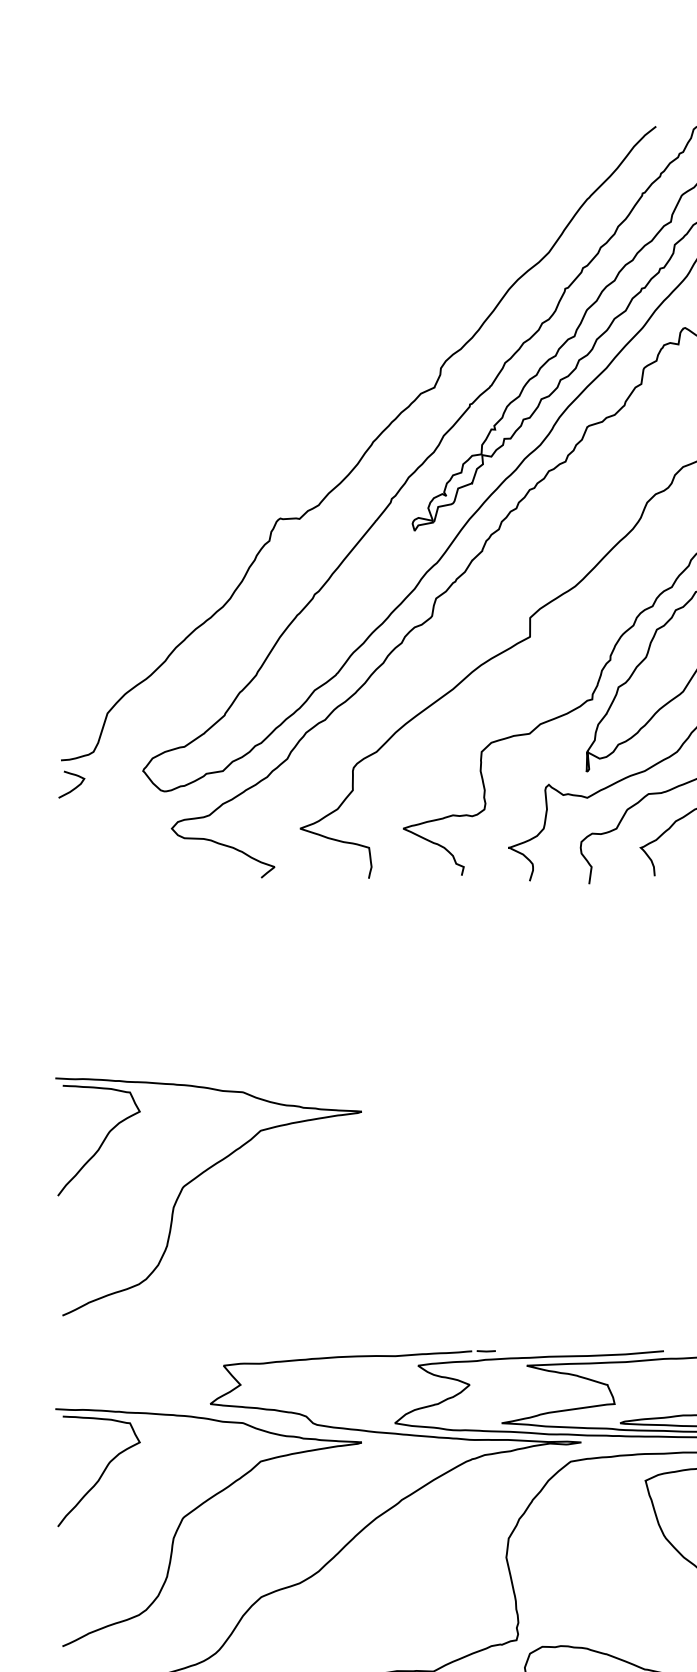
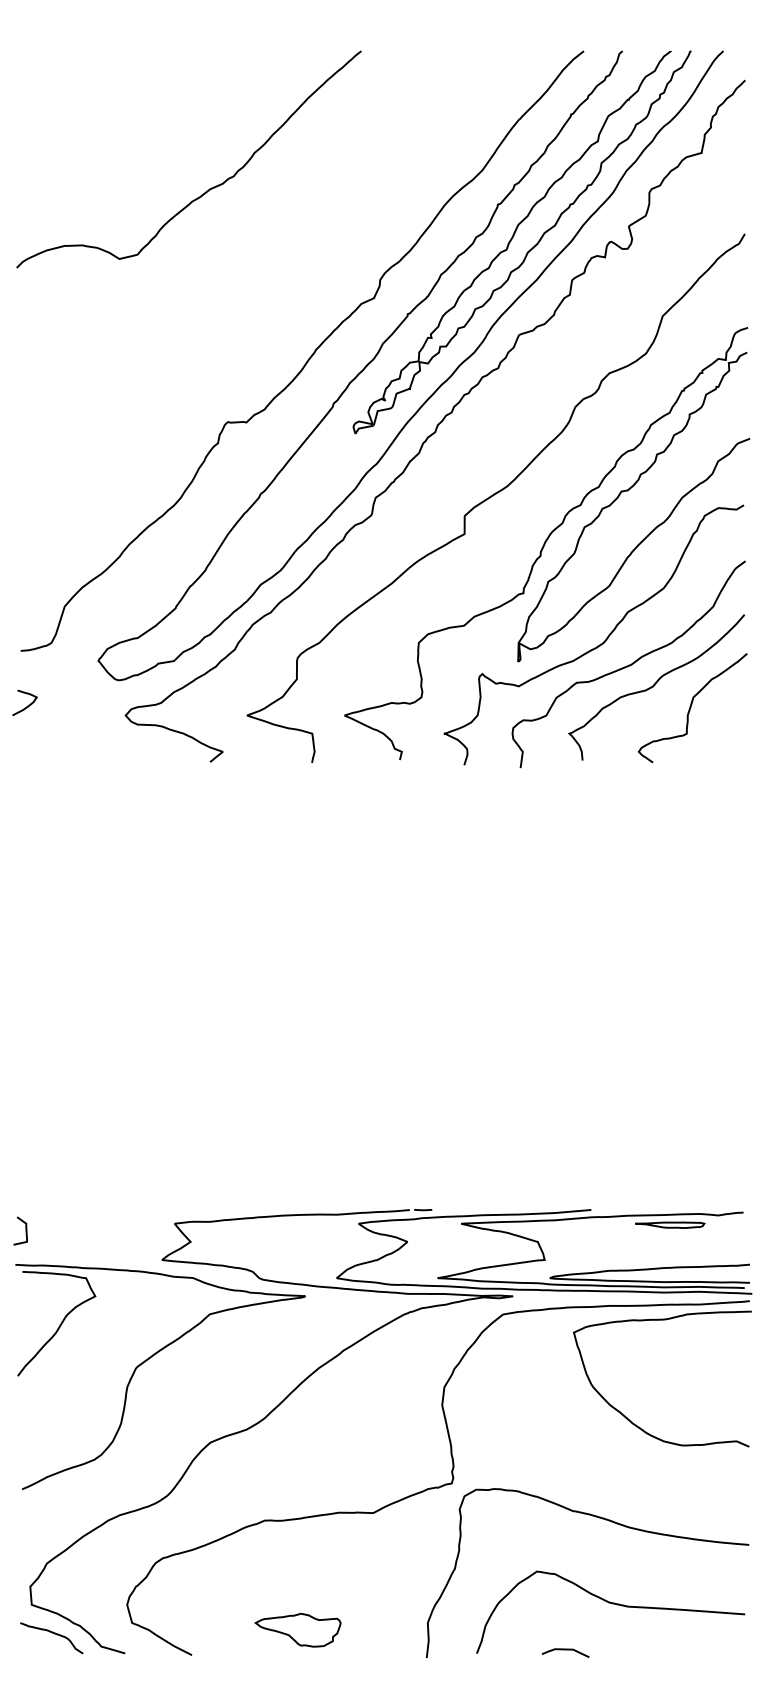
curve: (260, 271) -> (209, 188), added
curve: (74, 787) -> (27, 705), moved
part: (197, 1178) -> (149, 1046), removed
curve: (66, 1372) -> (25, 1230), added

